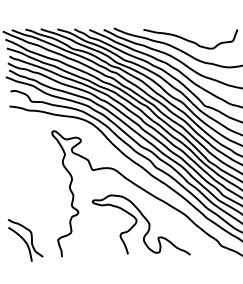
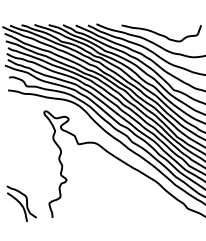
curve: (137, 223) -> (116, 189), removed

